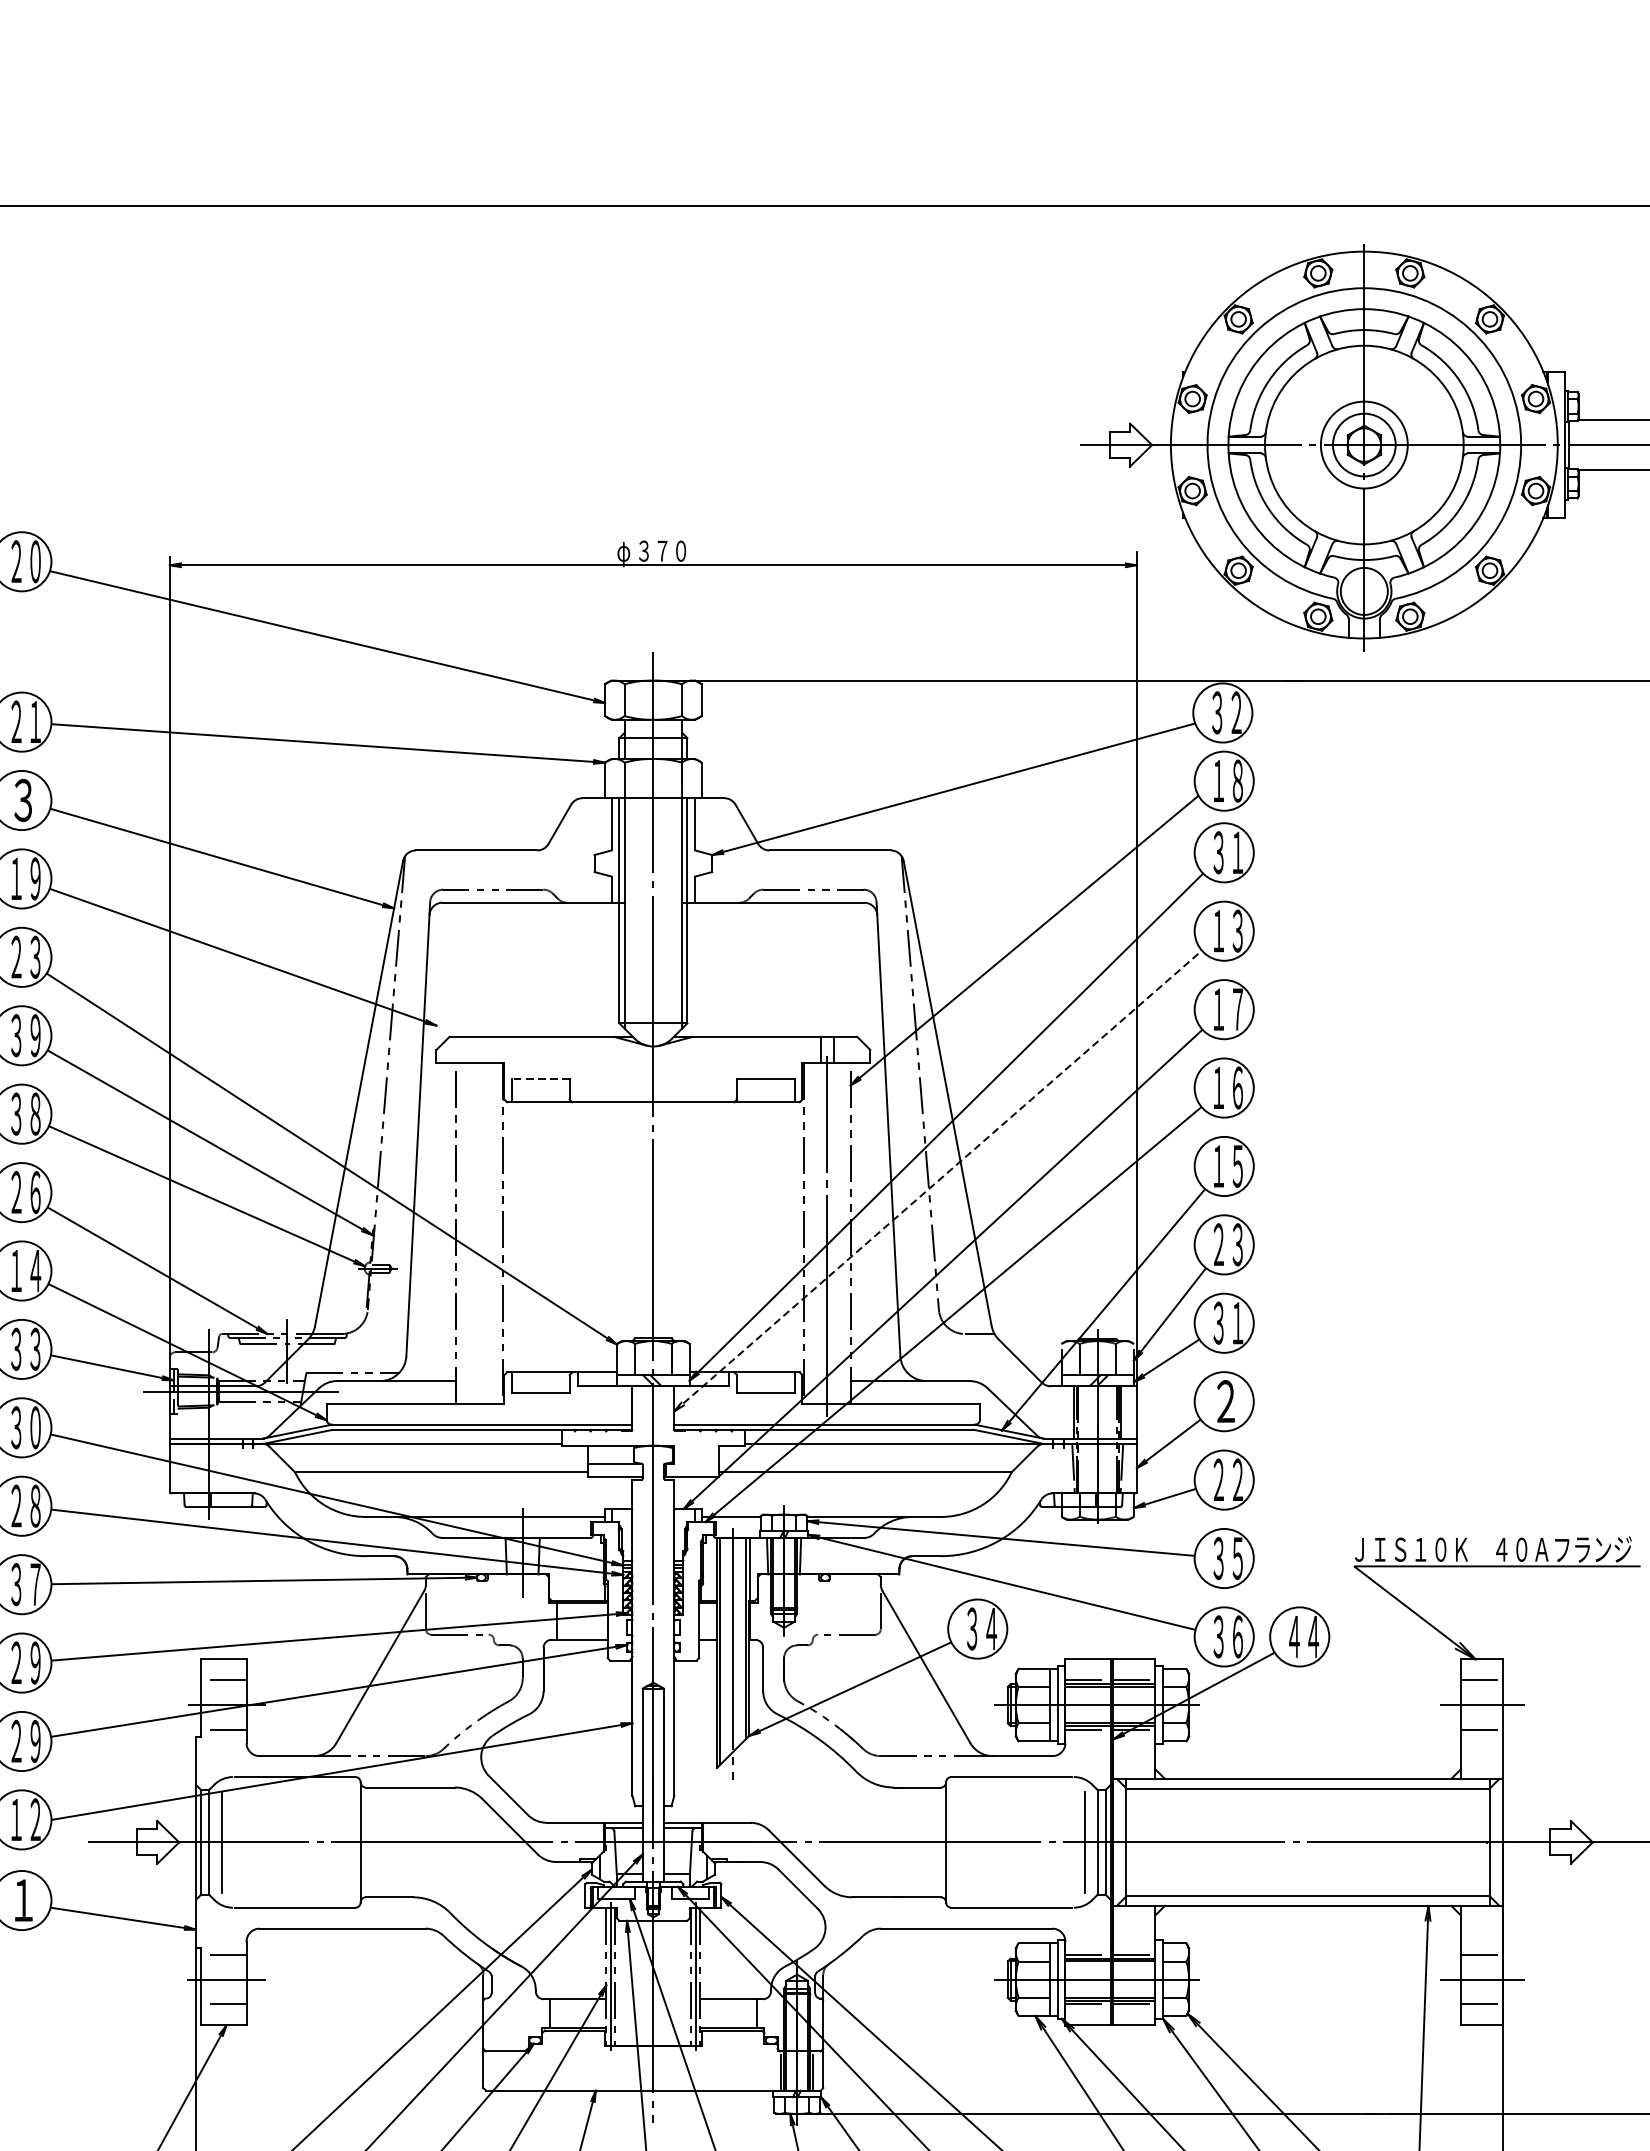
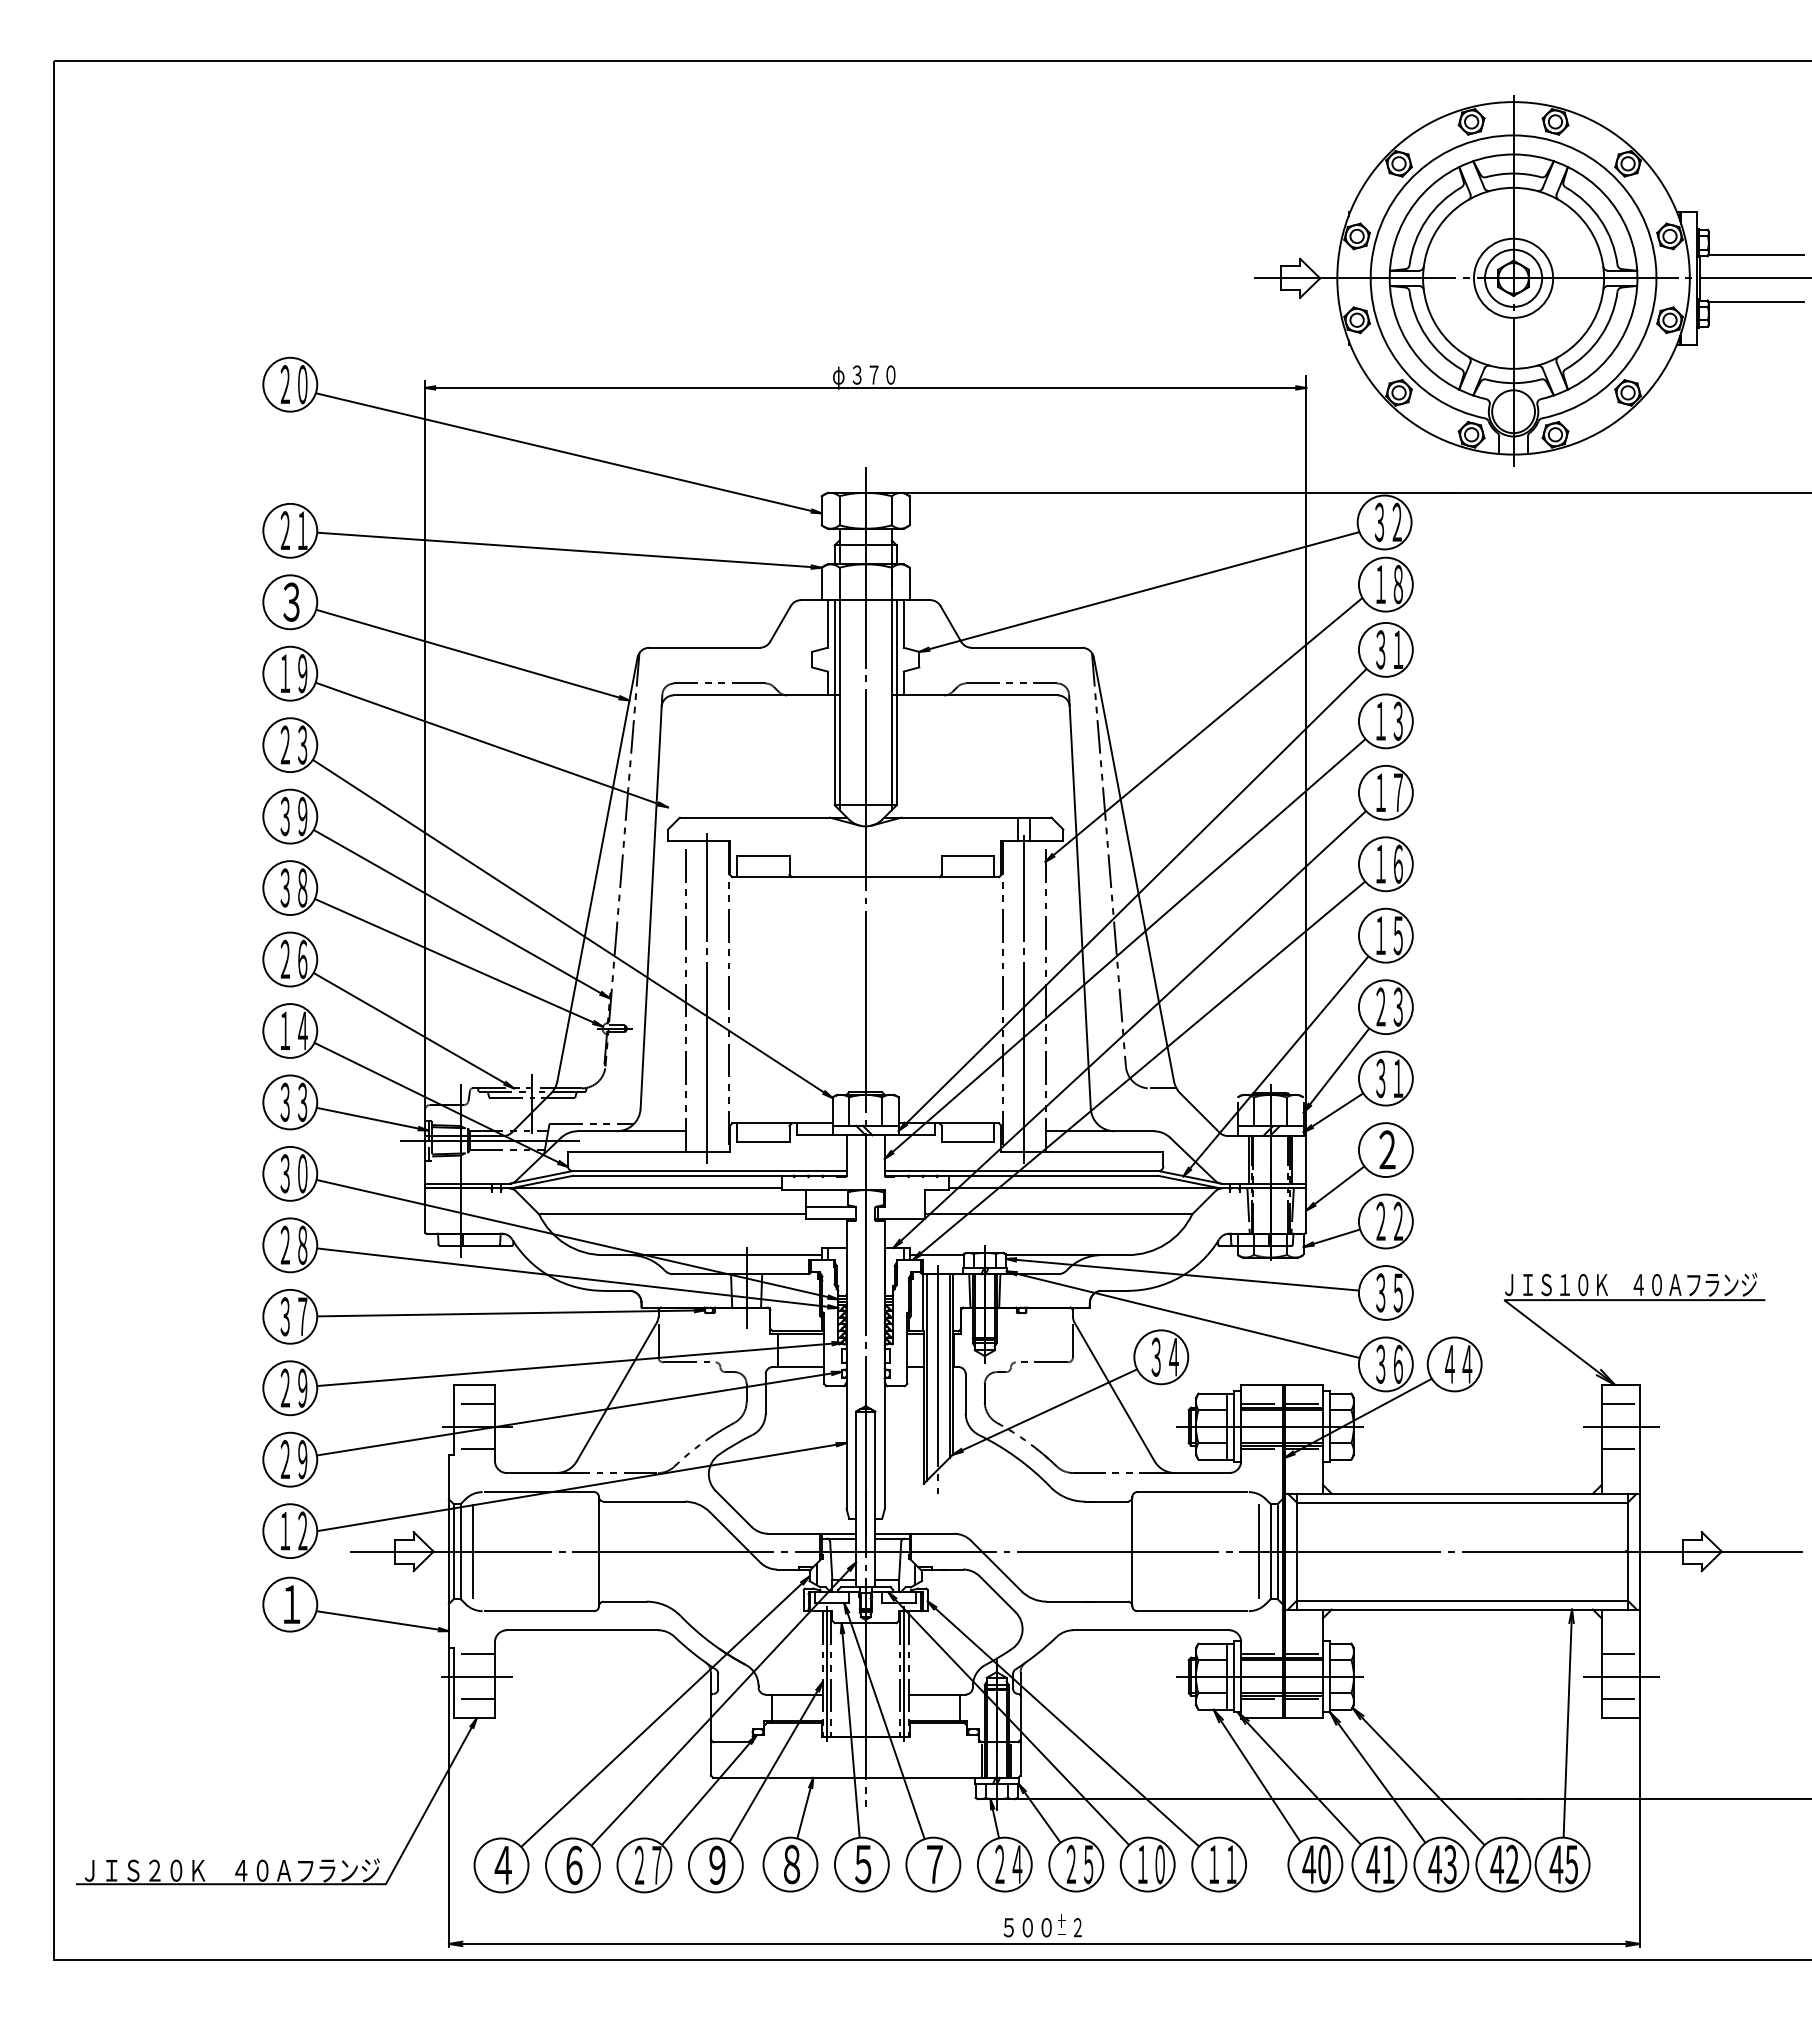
line: (540, 1078) -> (762, 855), dashed -> solid
line: (938, 1180) -> (1125, 948), dashed -> solid
line: (479, 1235) -> (707, 998), added

